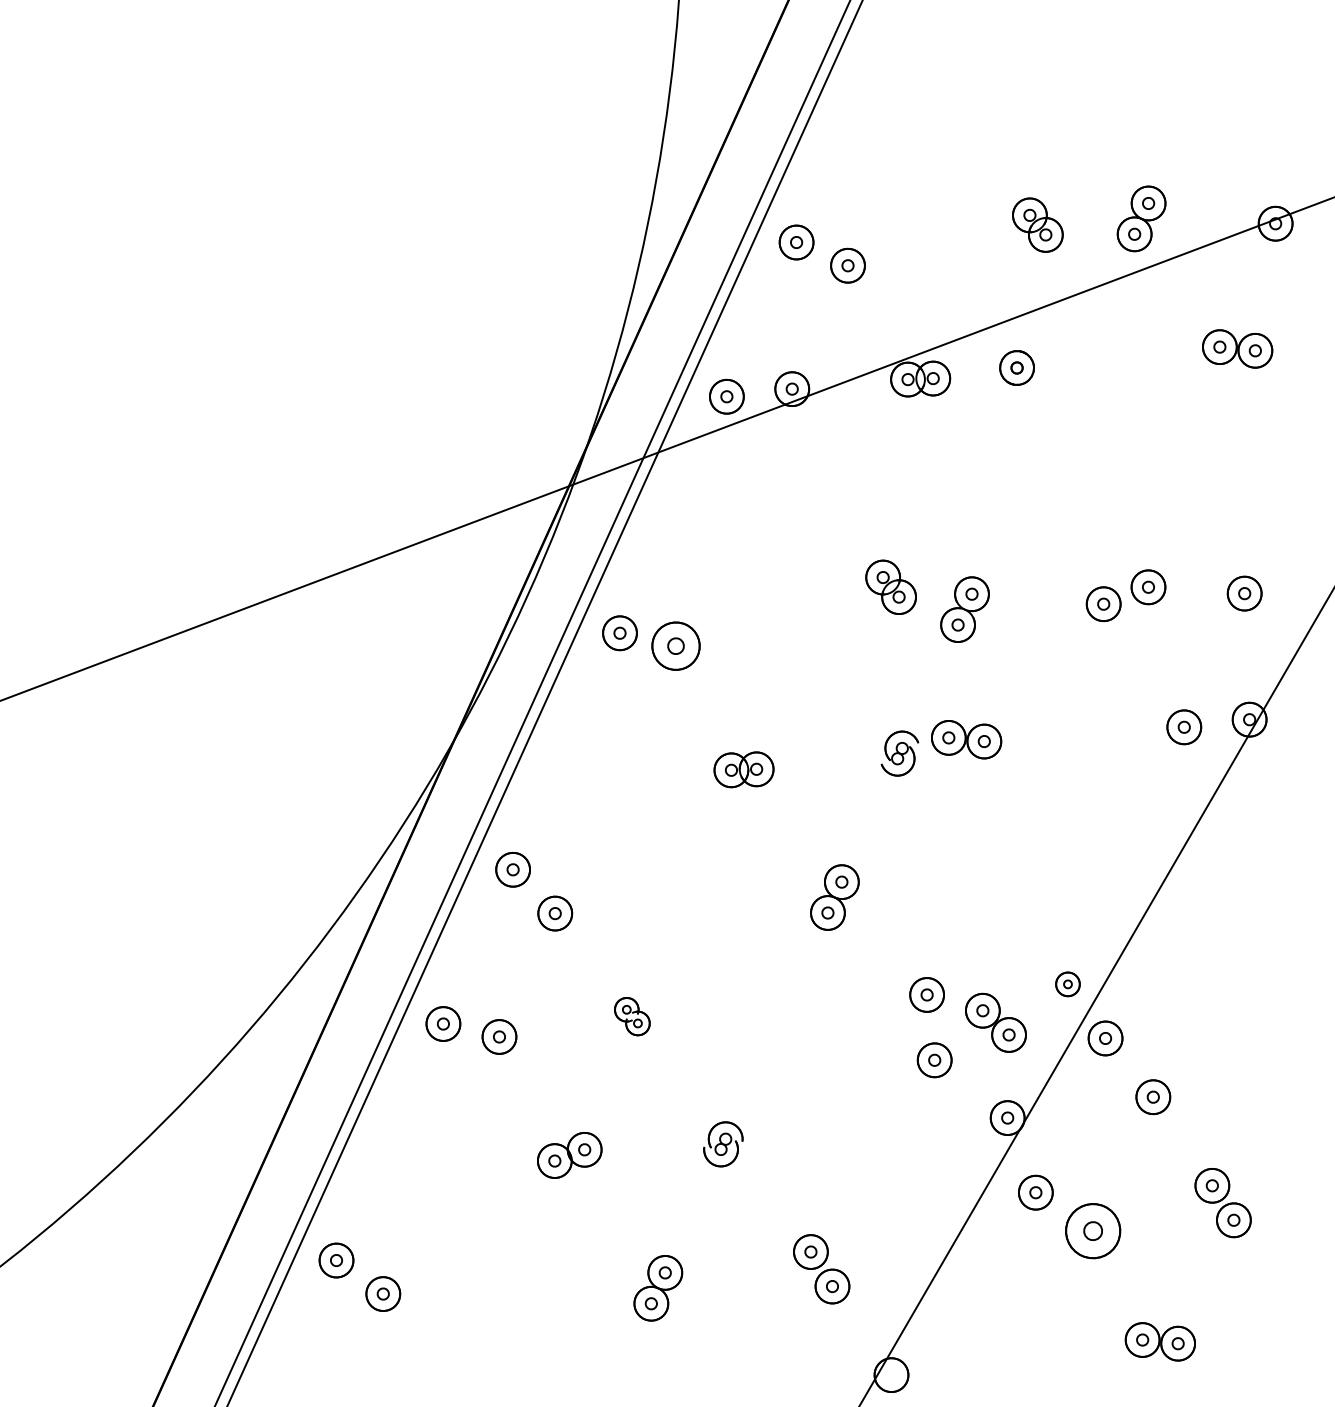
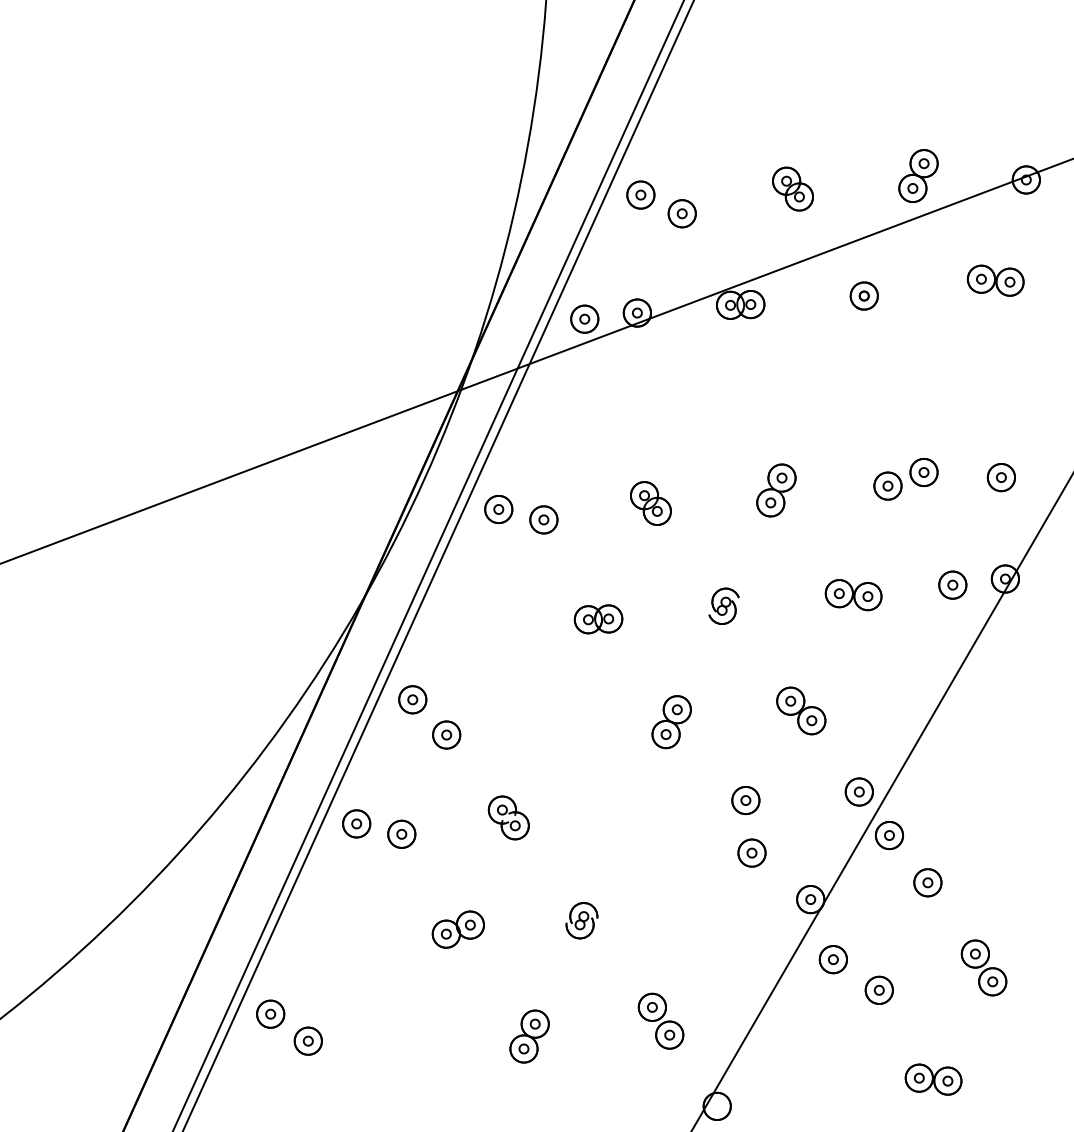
part: (1037, 224) -> (792, 188), moved
part: (1016, 367) -> (863, 295), moved
part: (890, 587) -> (650, 503), moved
part: (675, 645) -> (543, 519), size x0.71
part: (966, 740) -> (853, 595), moved
part: (1067, 983) -> (858, 791), size x1.43
part: (632, 1016) -> (508, 817), size x1.43
part: (996, 1022) -> (801, 710), moved
part: (1091, 1229) -> (878, 989), size x0.62

